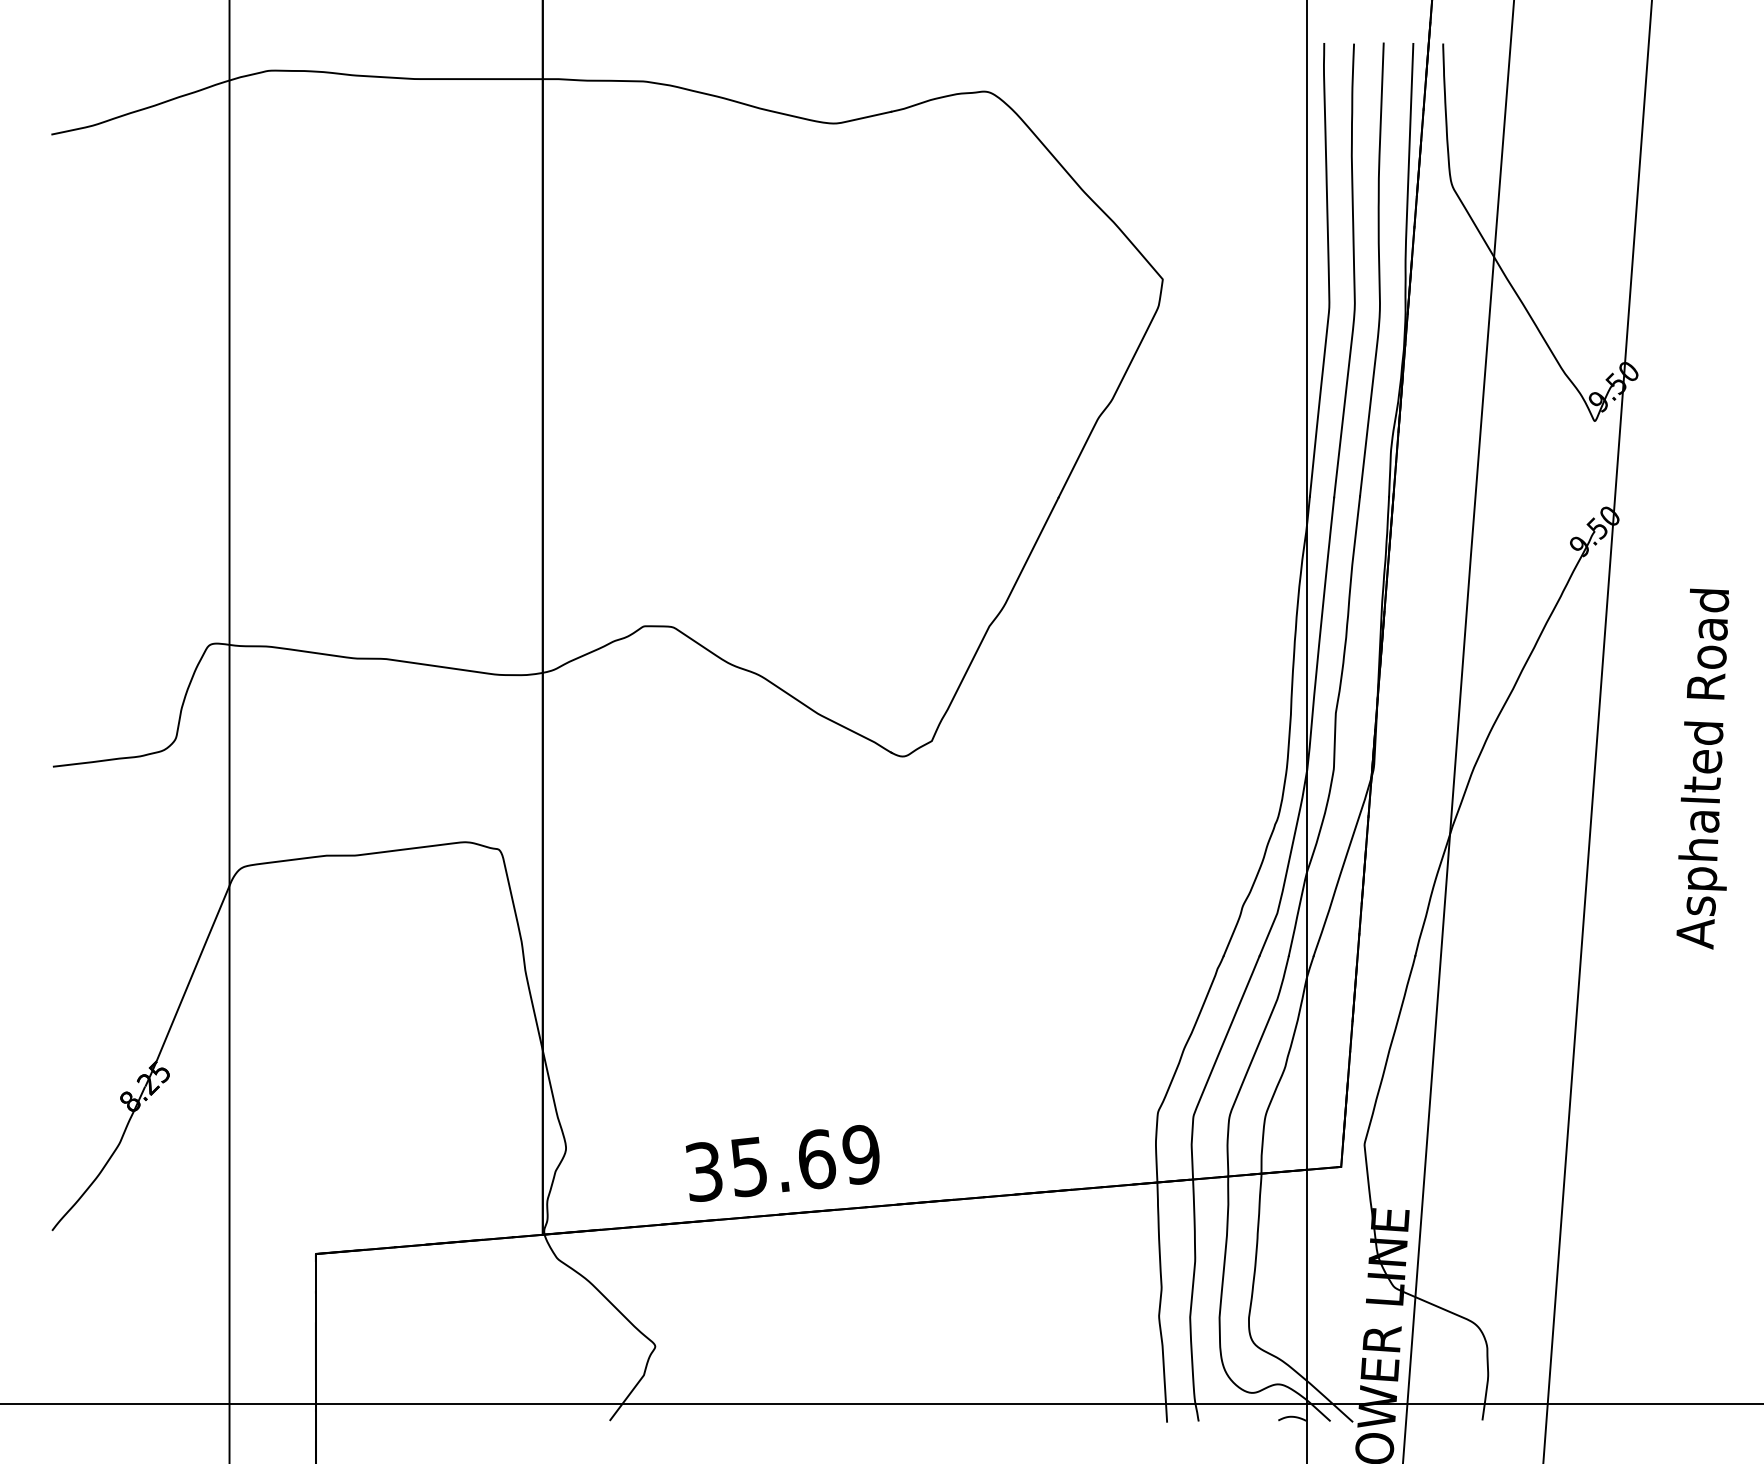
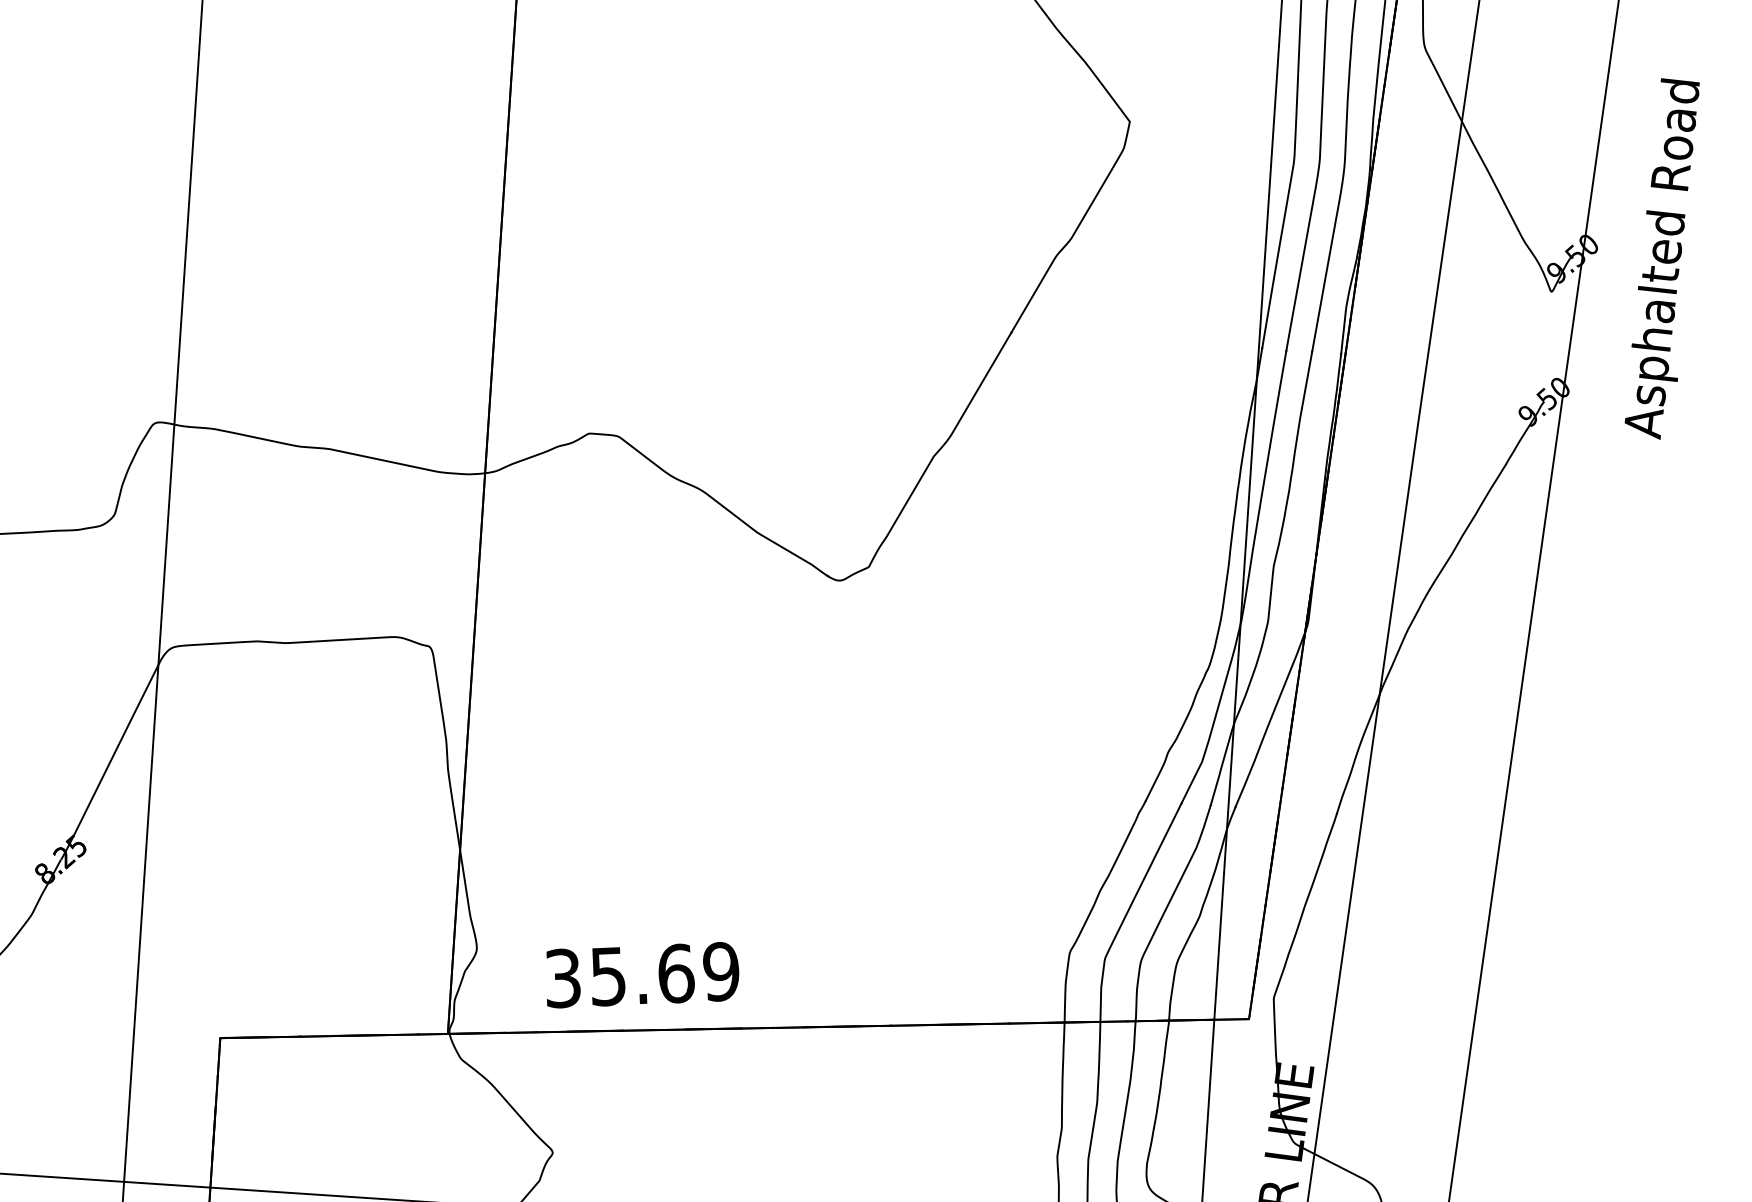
text: (1702, 768) -> (1661, 258), moved
text: (782, 1163) -> (641, 975), moved

